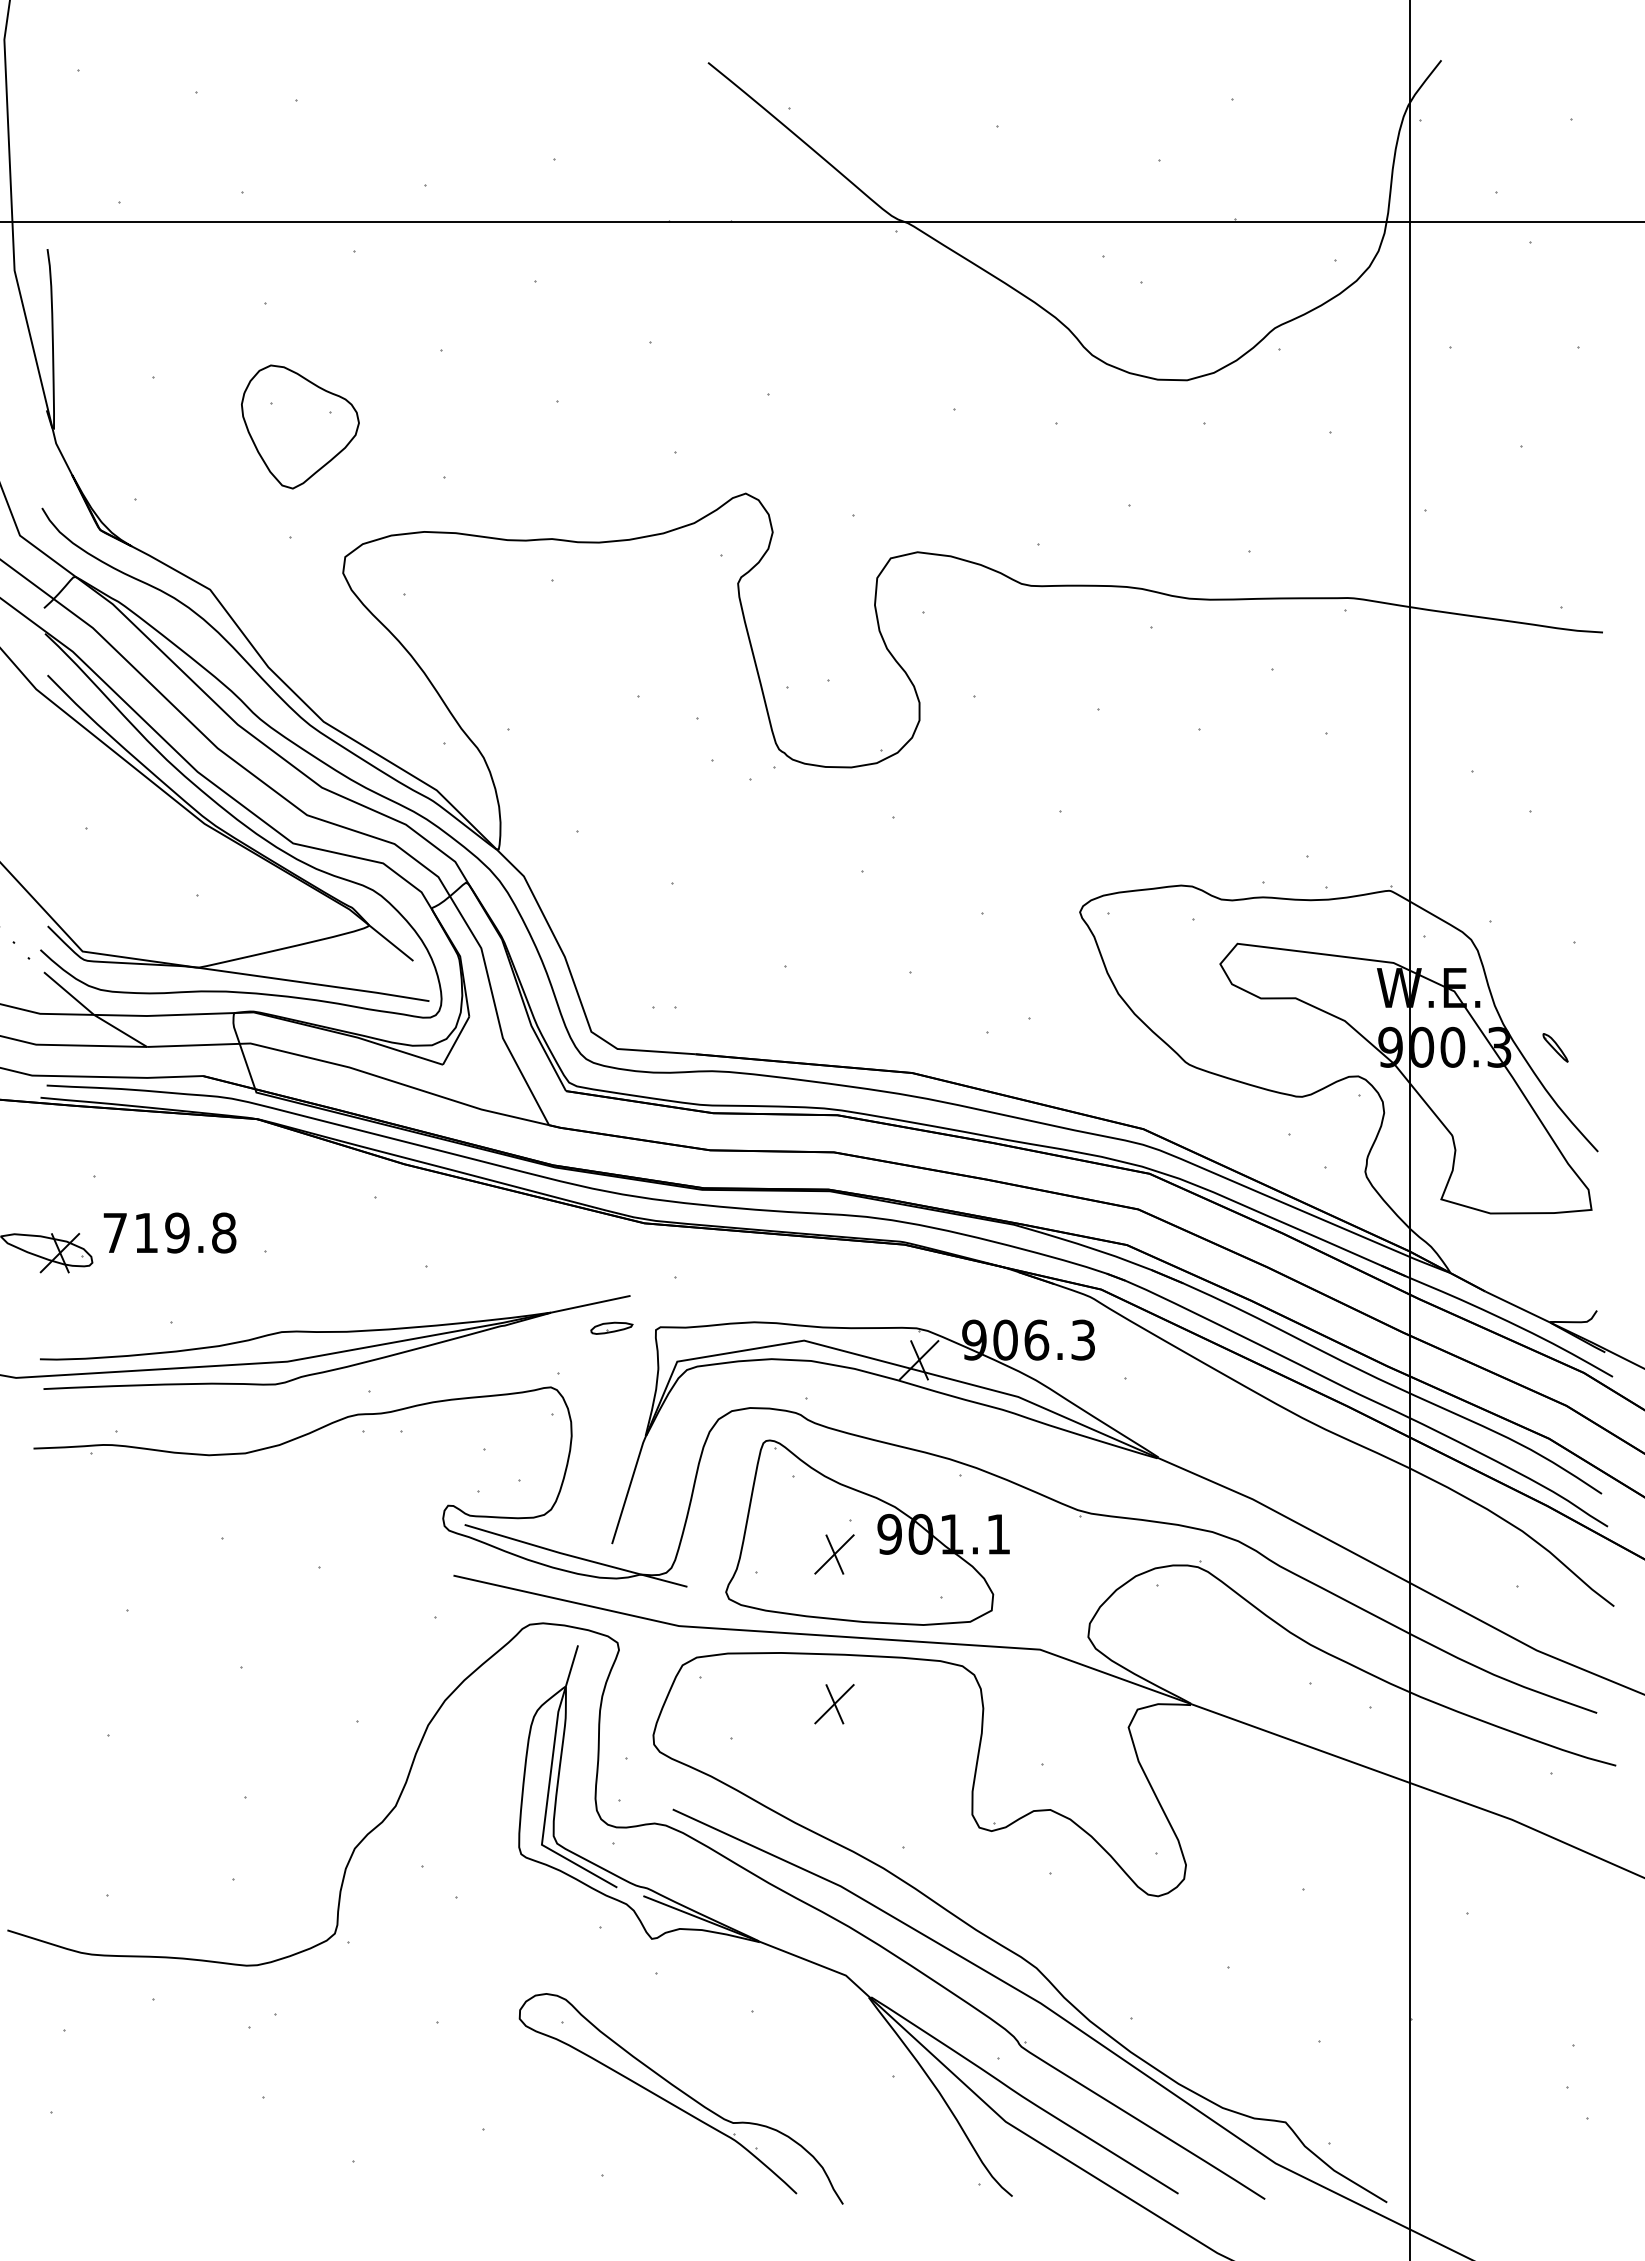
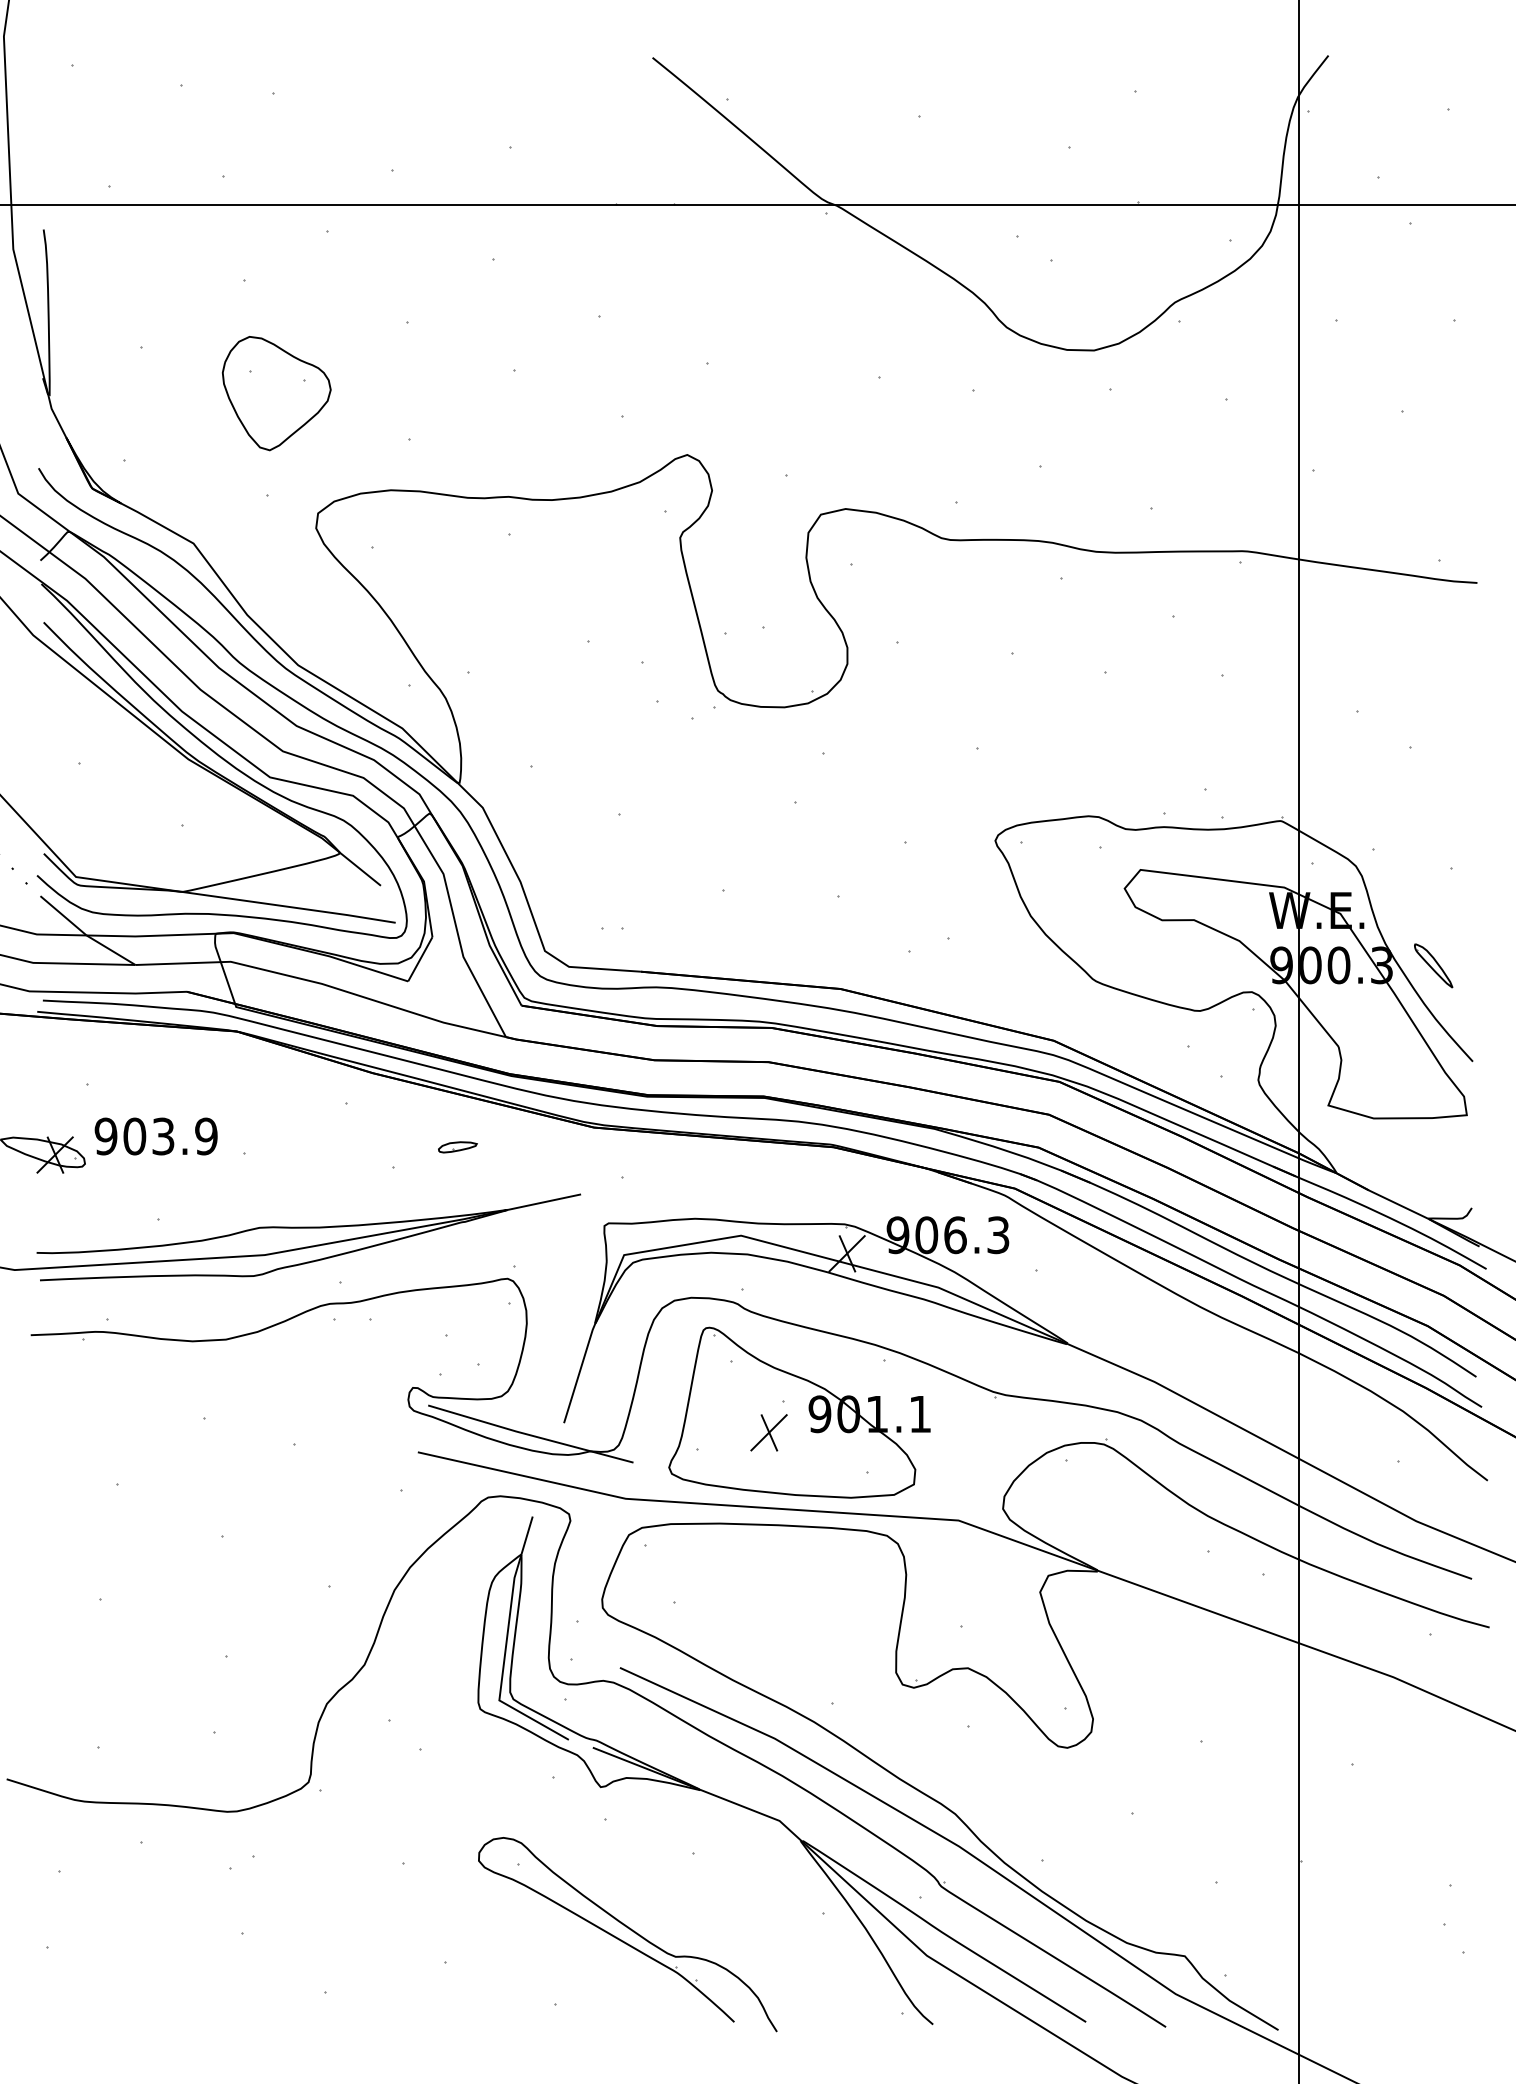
part: (1555, 1047) -> (1433, 965), size x1.67
text: (168, 1233) -> (155, 1136), 719.8 -> 903.9
part: (611, 1328) -> (457, 1147), moved
part: (833, 1703) -> (768, 1570), removed

